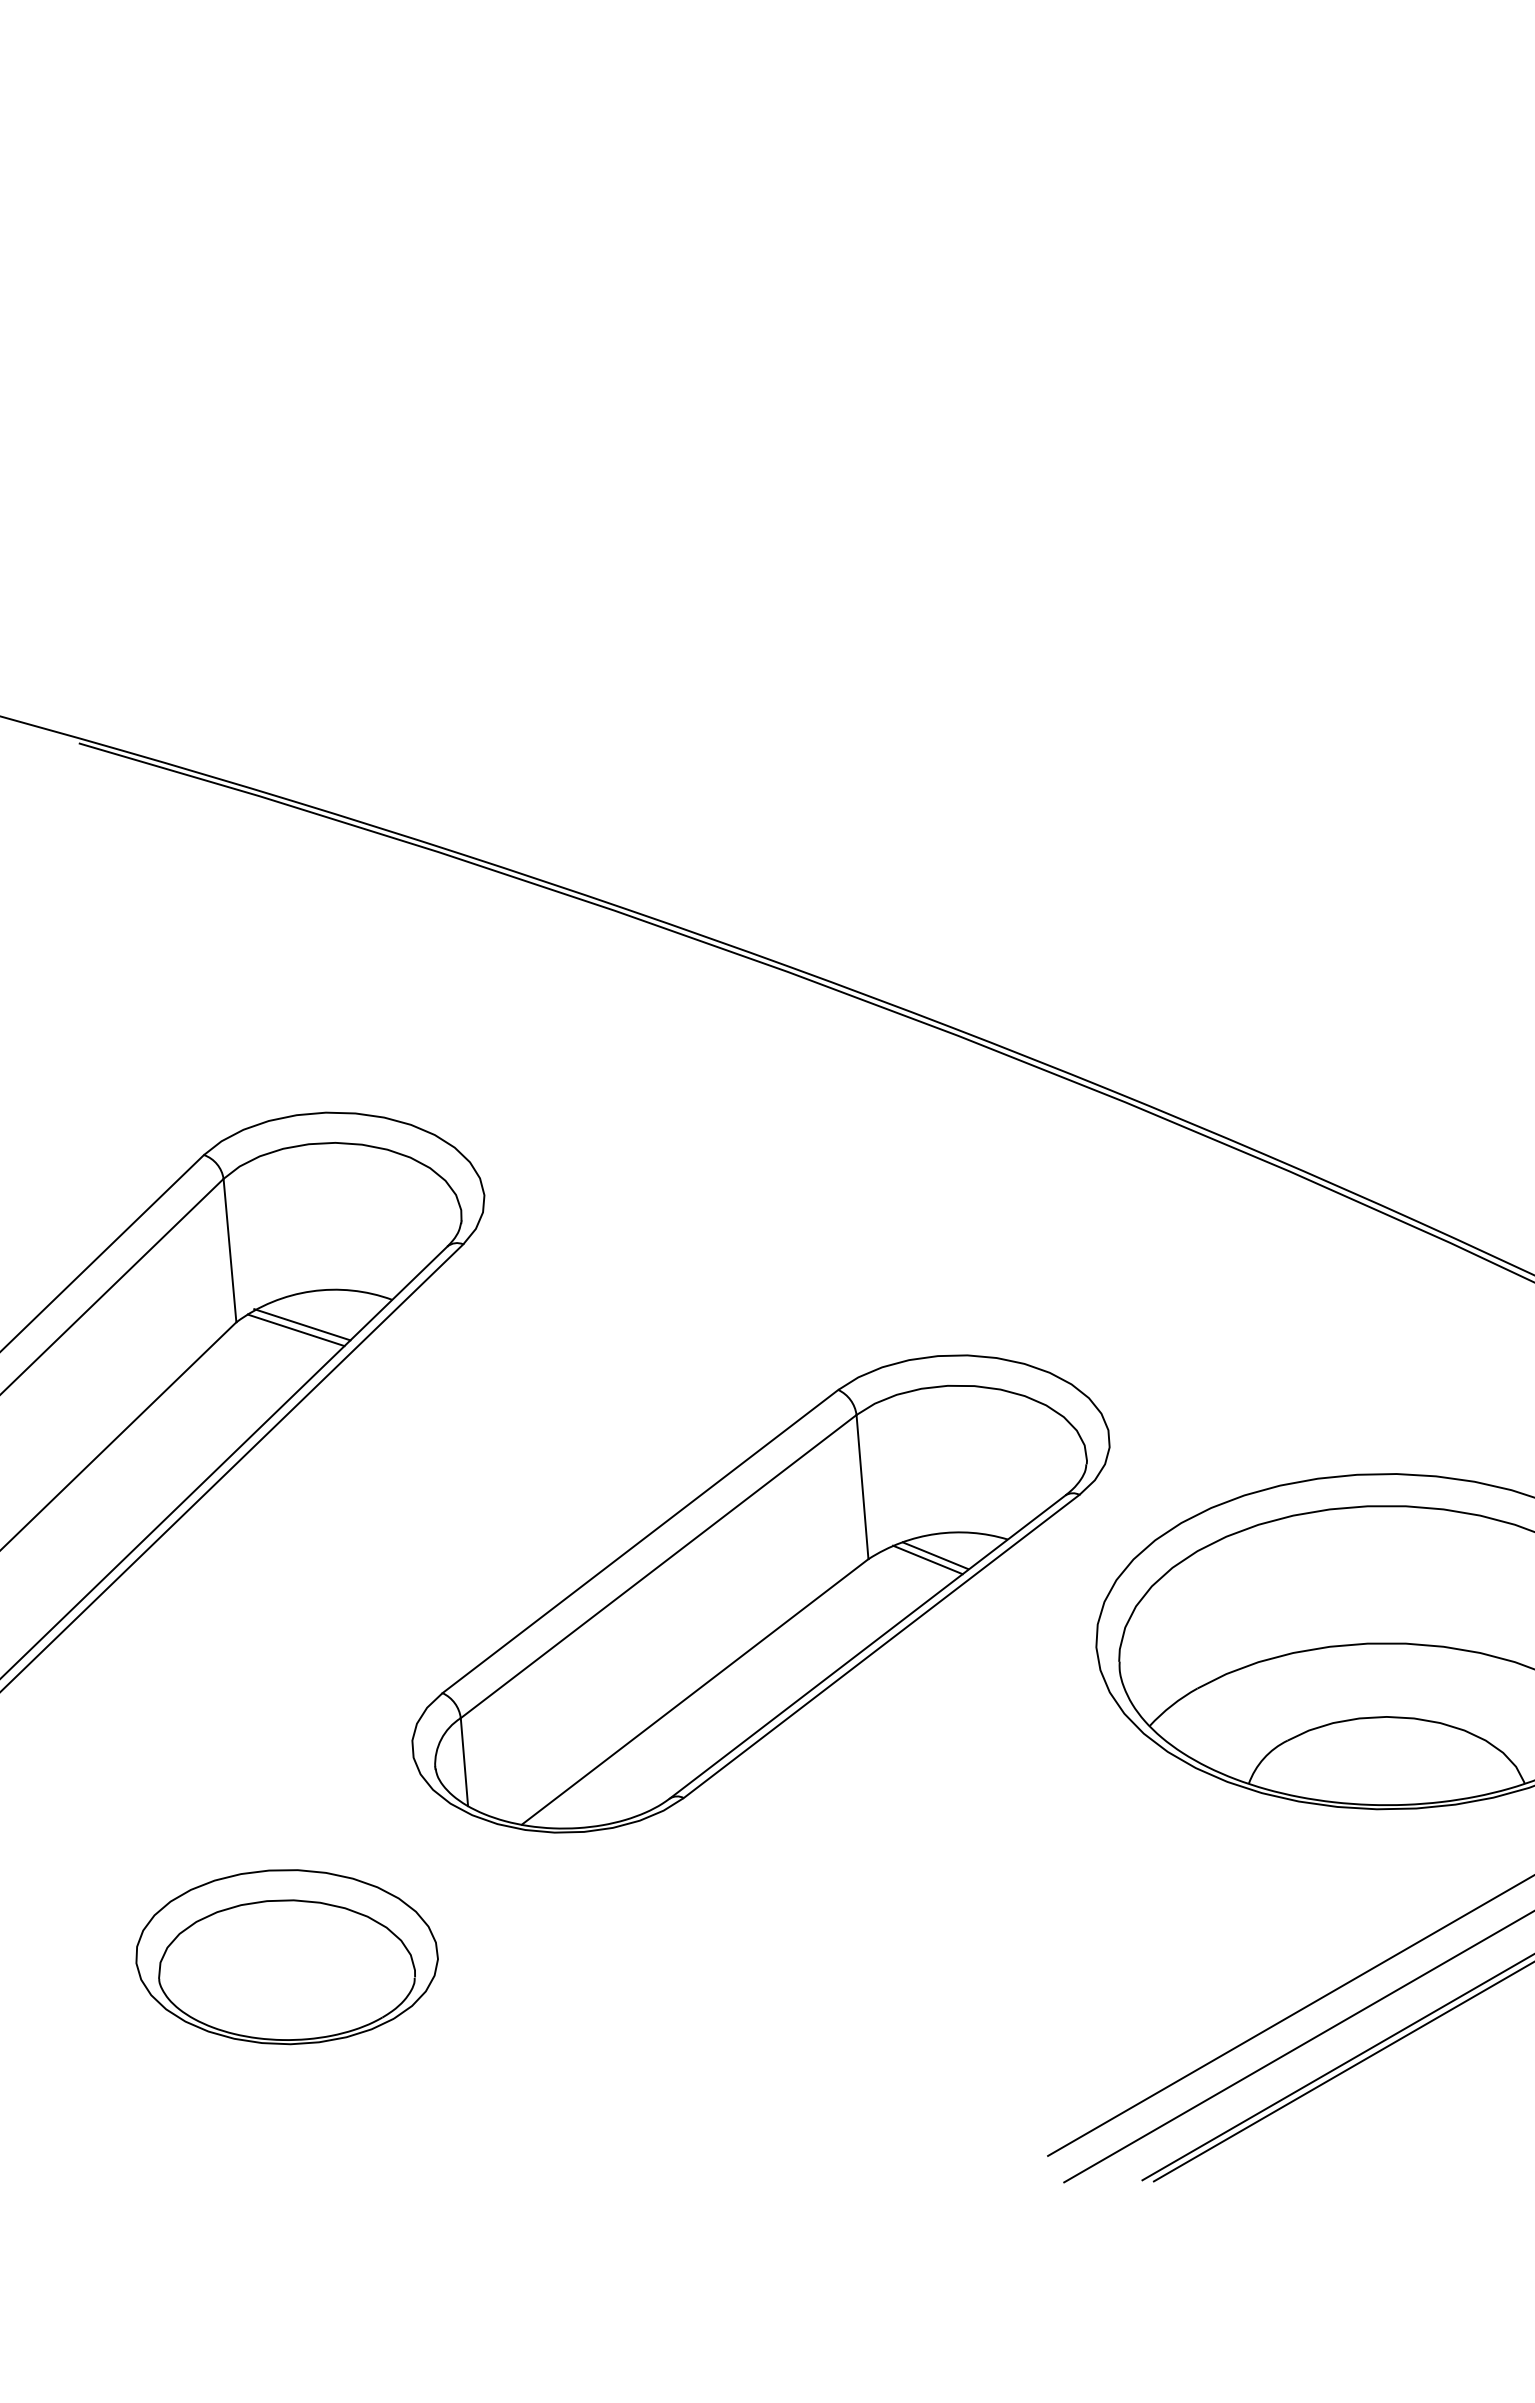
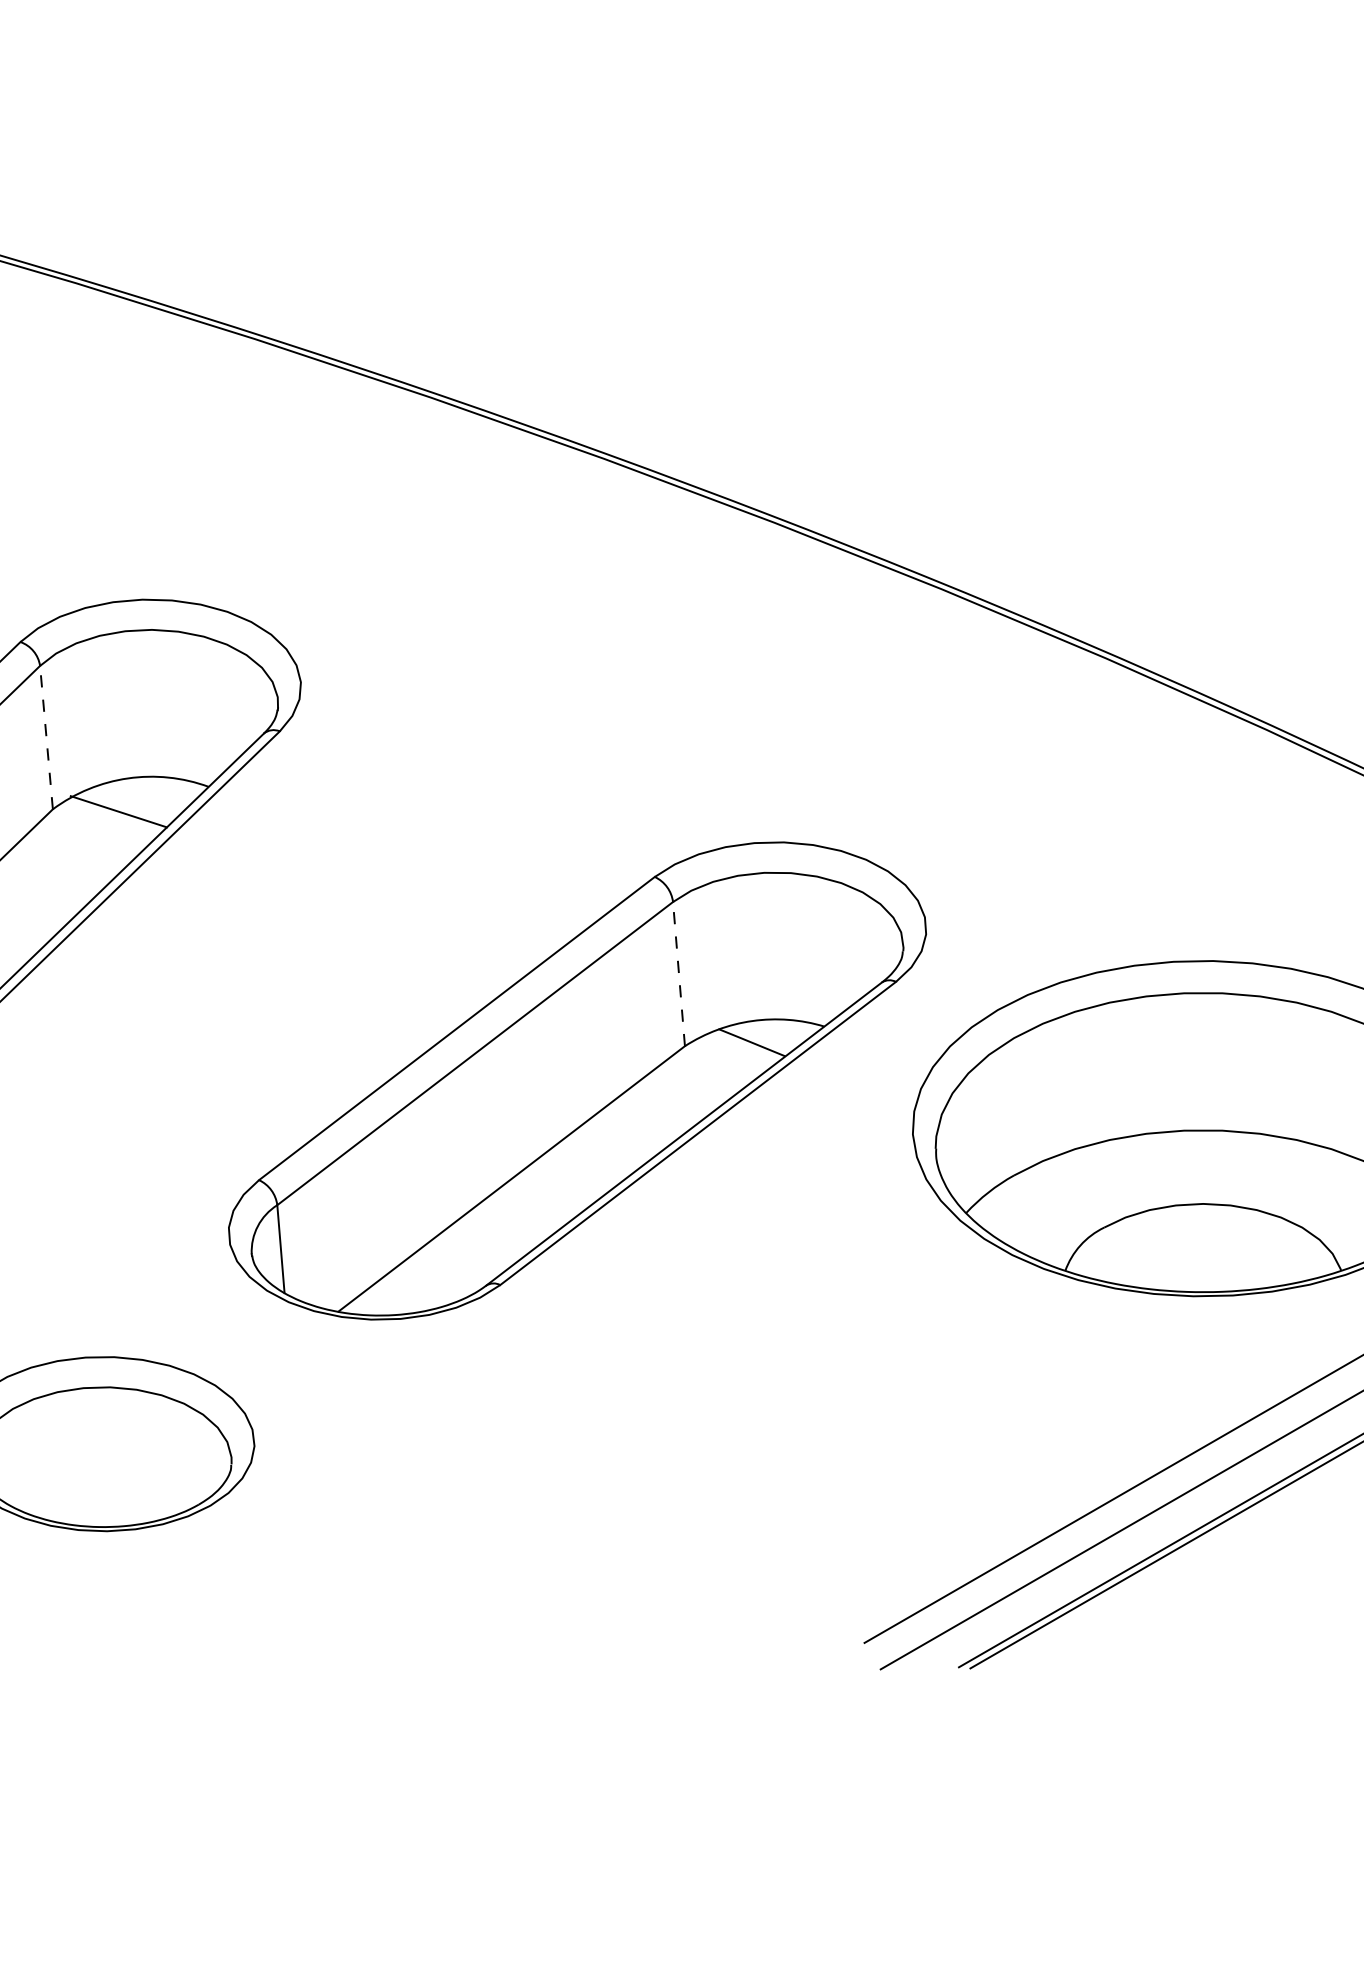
line: (229, 1250) -> (46, 737), solid -> dashed
line: (295, 1330) -> (112, 817), removed
line: (862, 1486) -> (679, 973), solid -> dashed
line: (927, 1559) -> (744, 1046), removed

